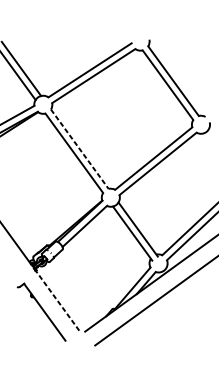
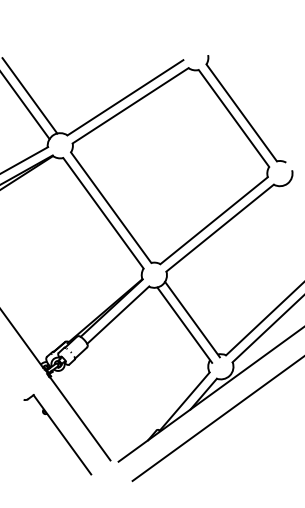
line: (80, 149) -> (111, 208), dashed -> solid
line: (57, 300) -> (79, 418), dashed -> solid

